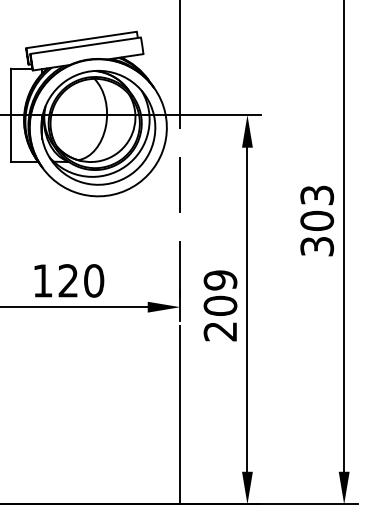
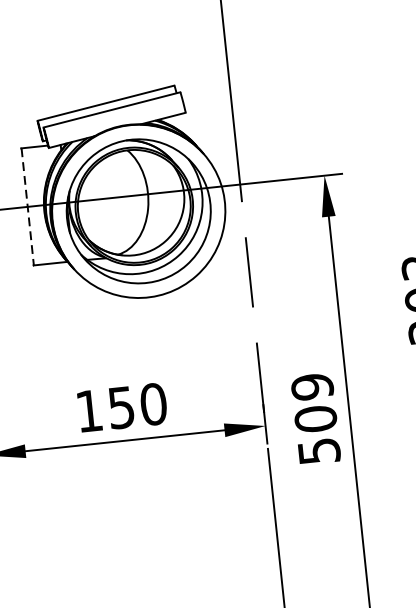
line: (11, 115) -> (28, 207), solid -> dashed
text: (67, 280) -> (120, 407), 120 -> 150
text: (220, 331) -> (319, 451), 209 -> 509

